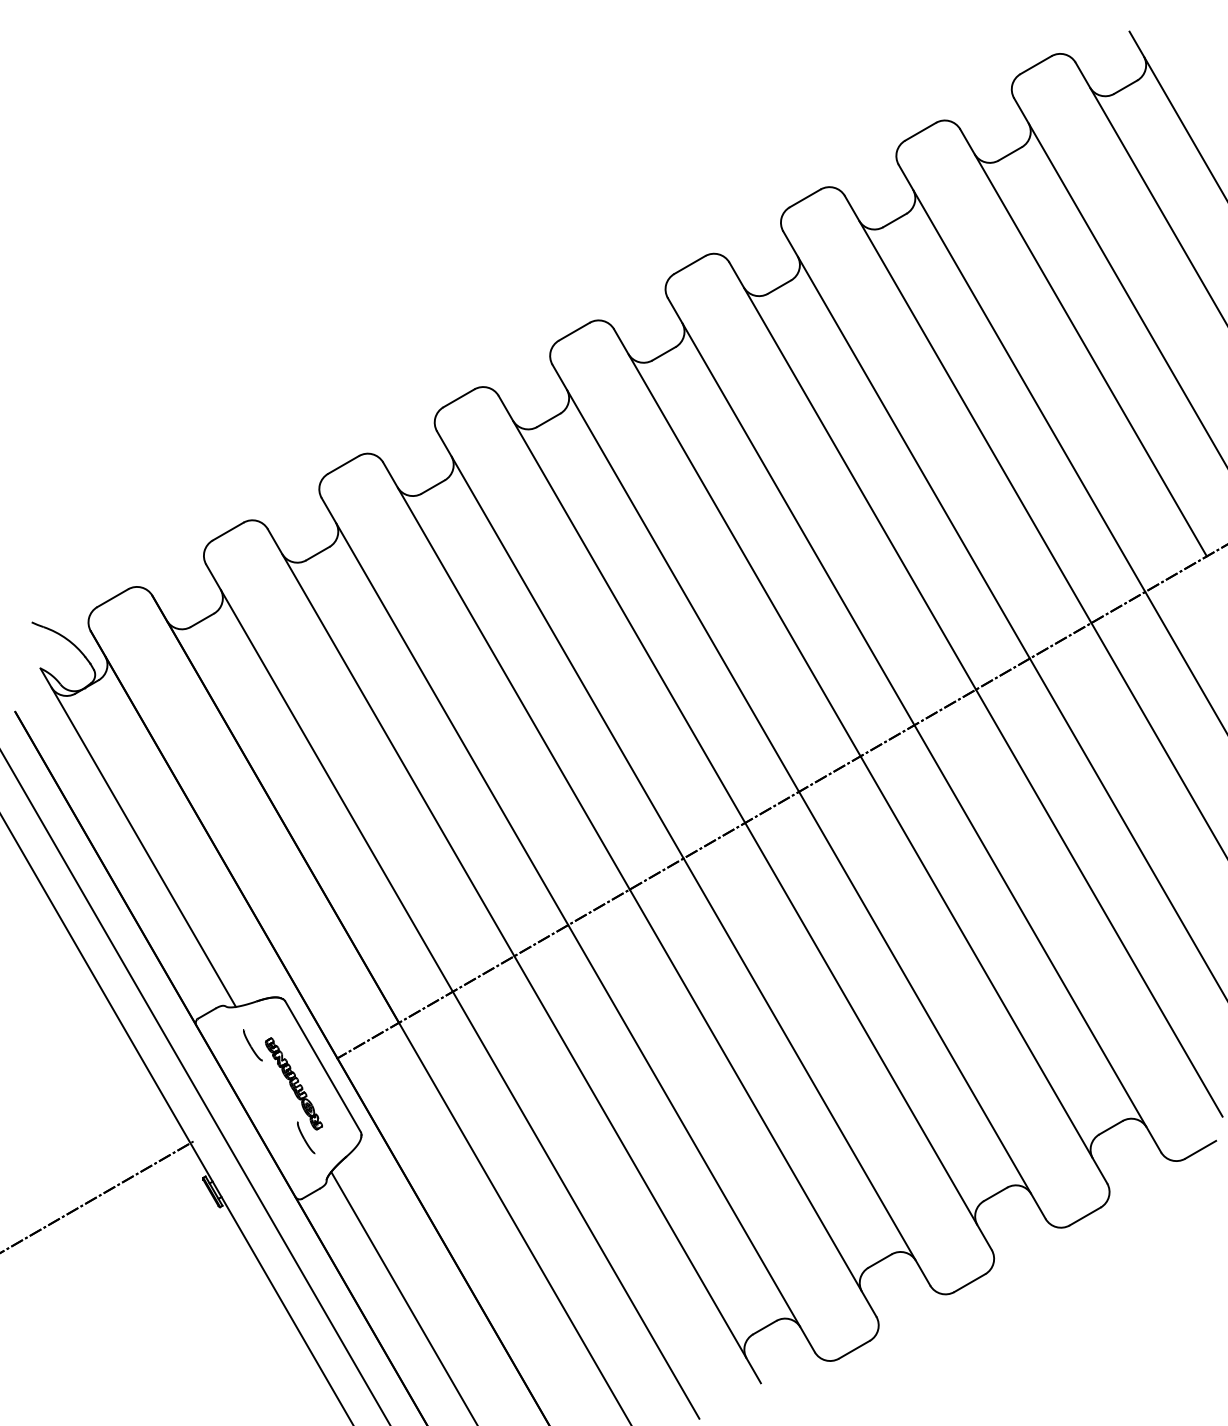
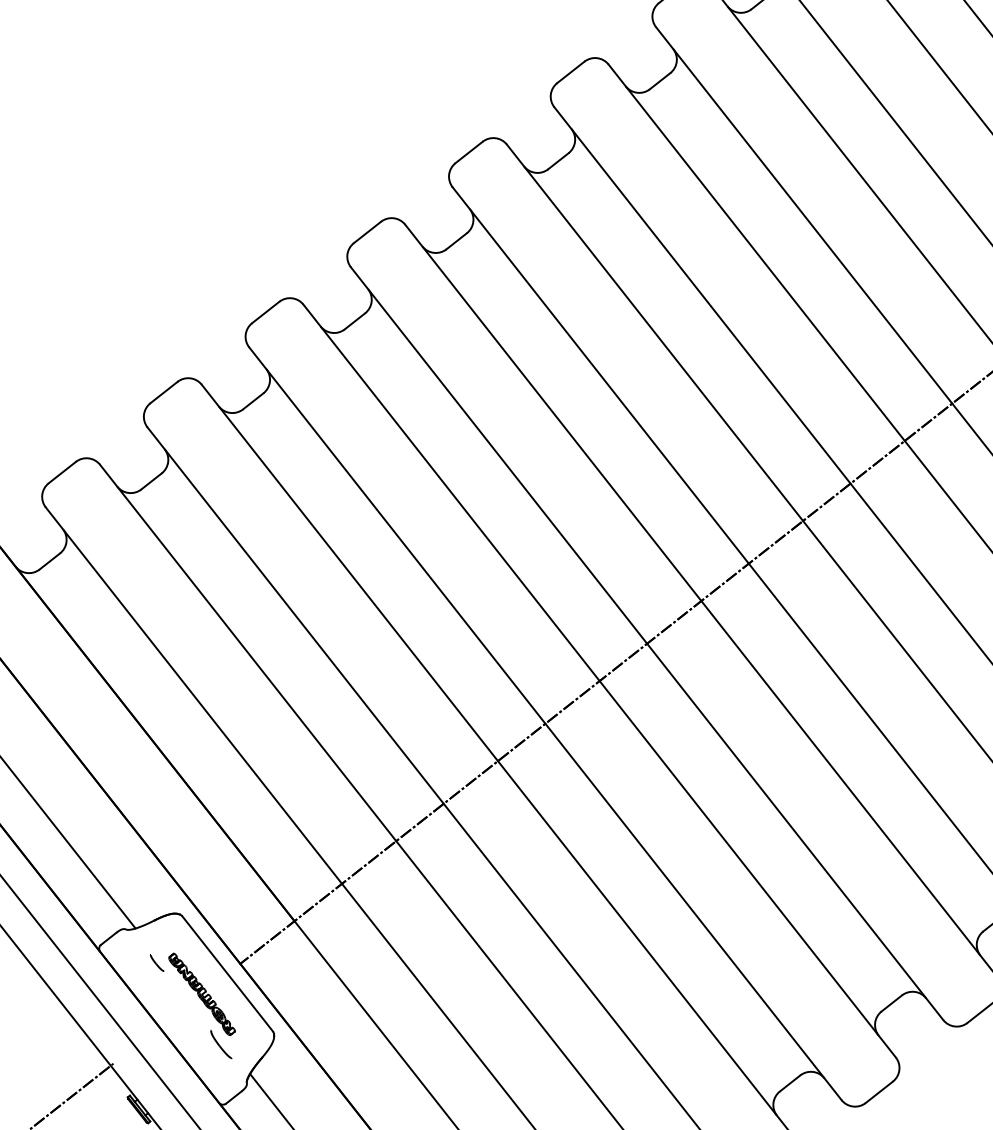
part: (252, 1045) -> (156, 963), size x0.6

